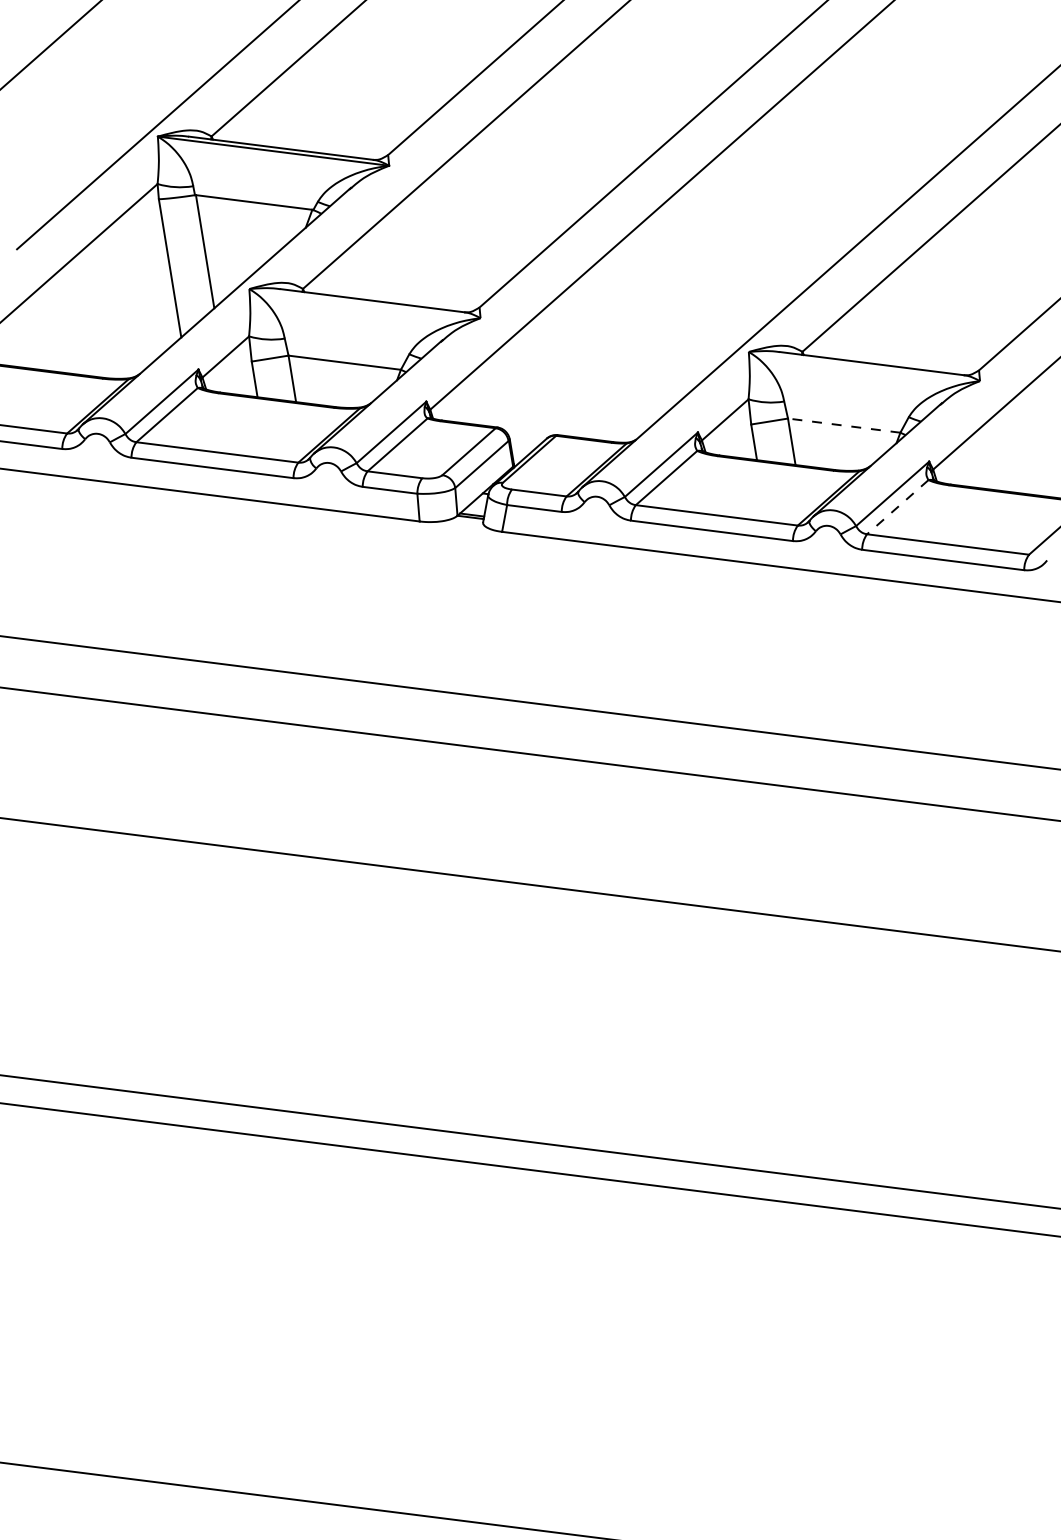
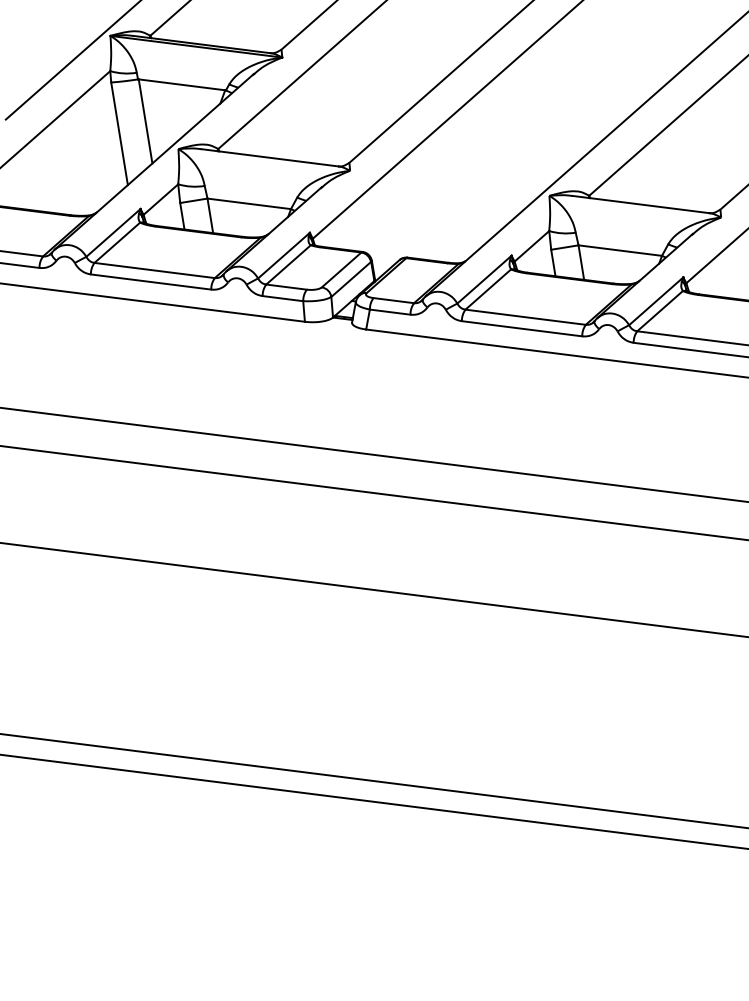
line: (844, 425) -> (620, 250), dashed -> solid
line: (897, 507) -> (659, 311), dashed -> solid

